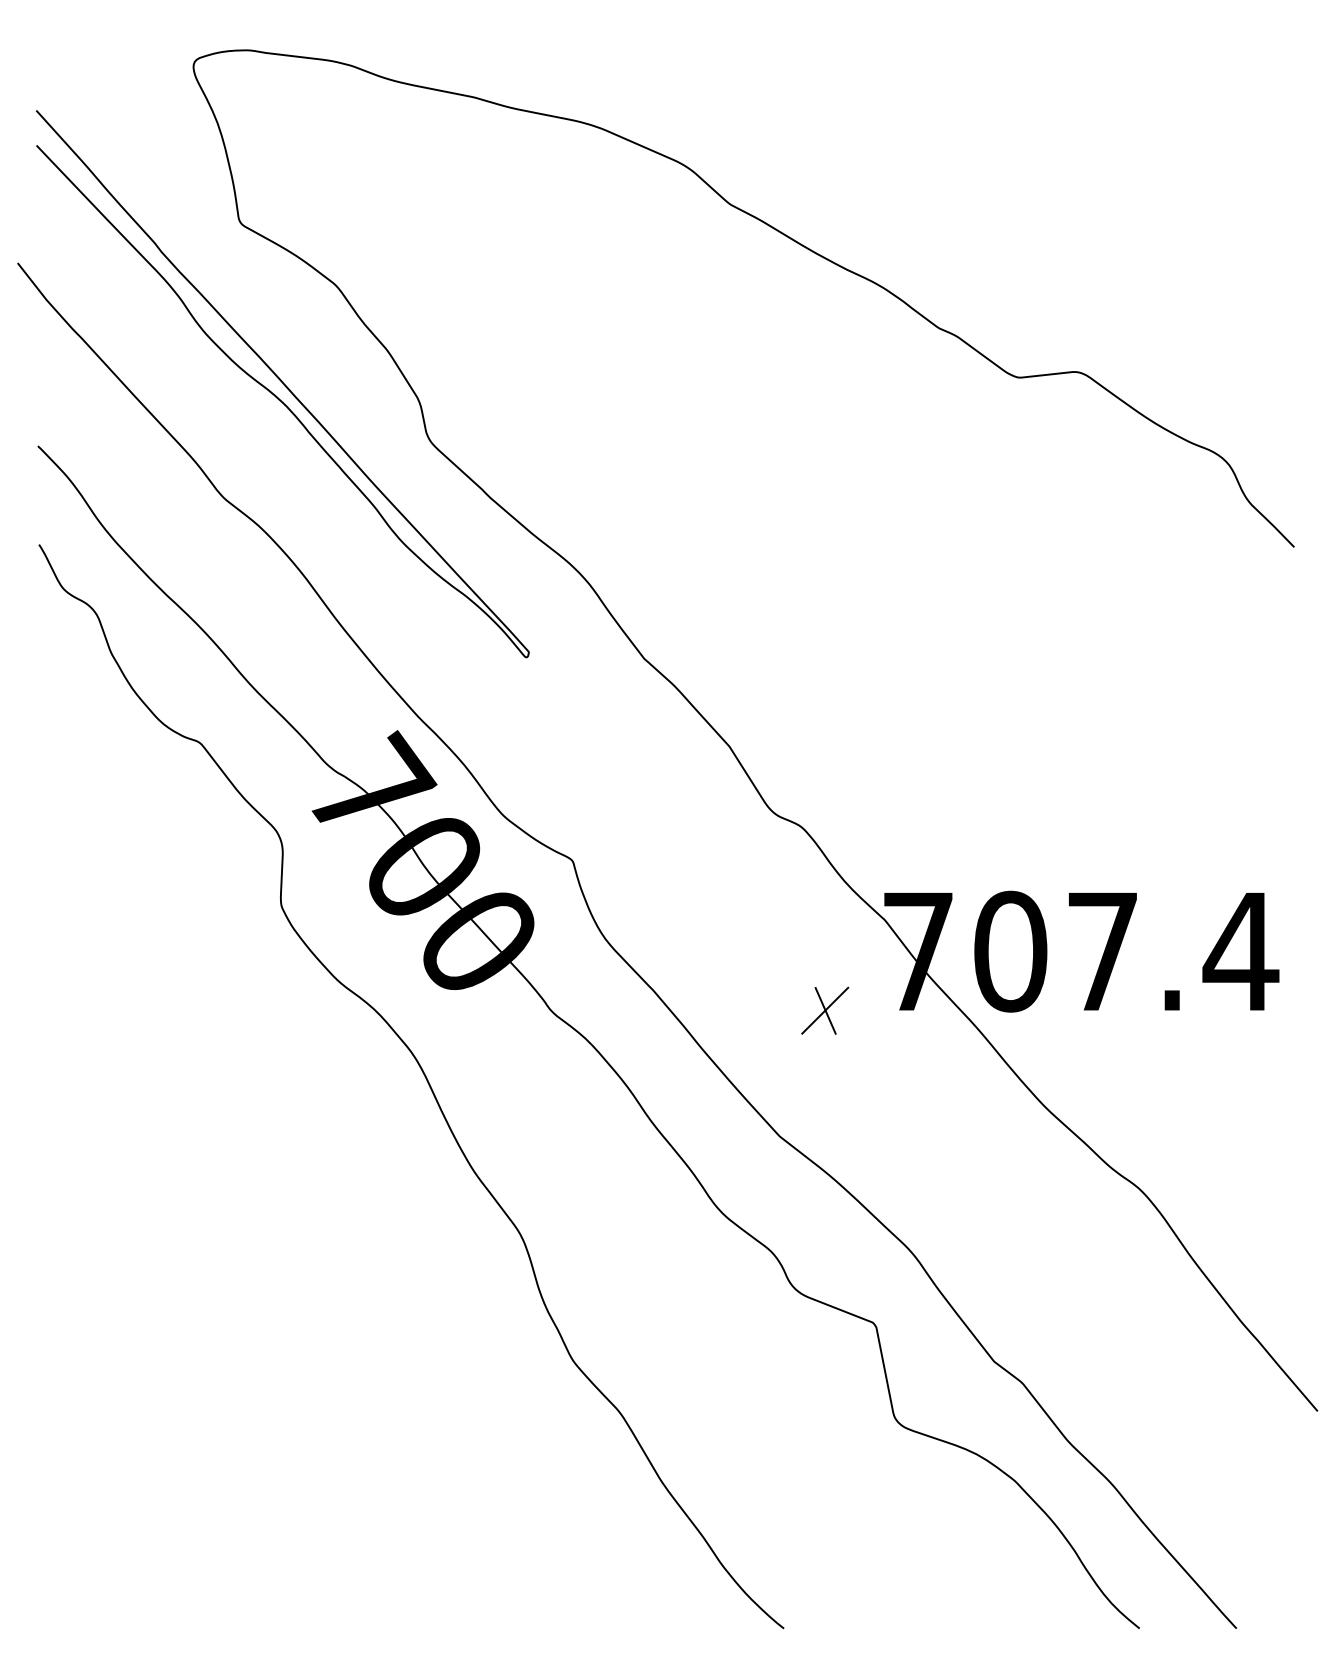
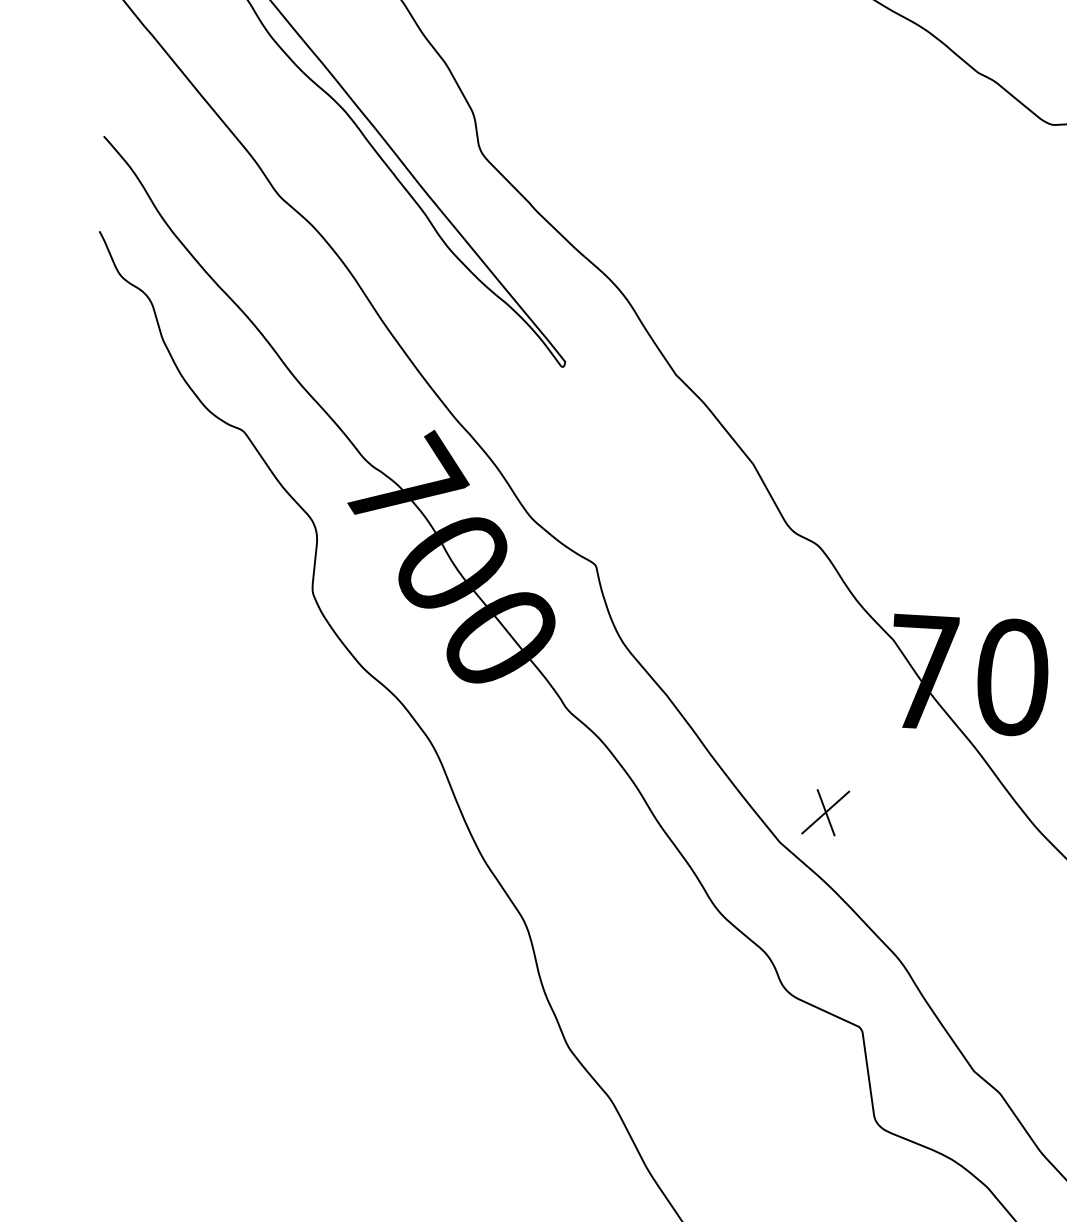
part: (825, 1010) -> (825, 812), moved

